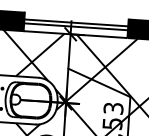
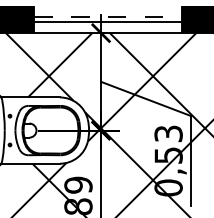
line: (76, 22) -> (108, 16), solid -> dashed

